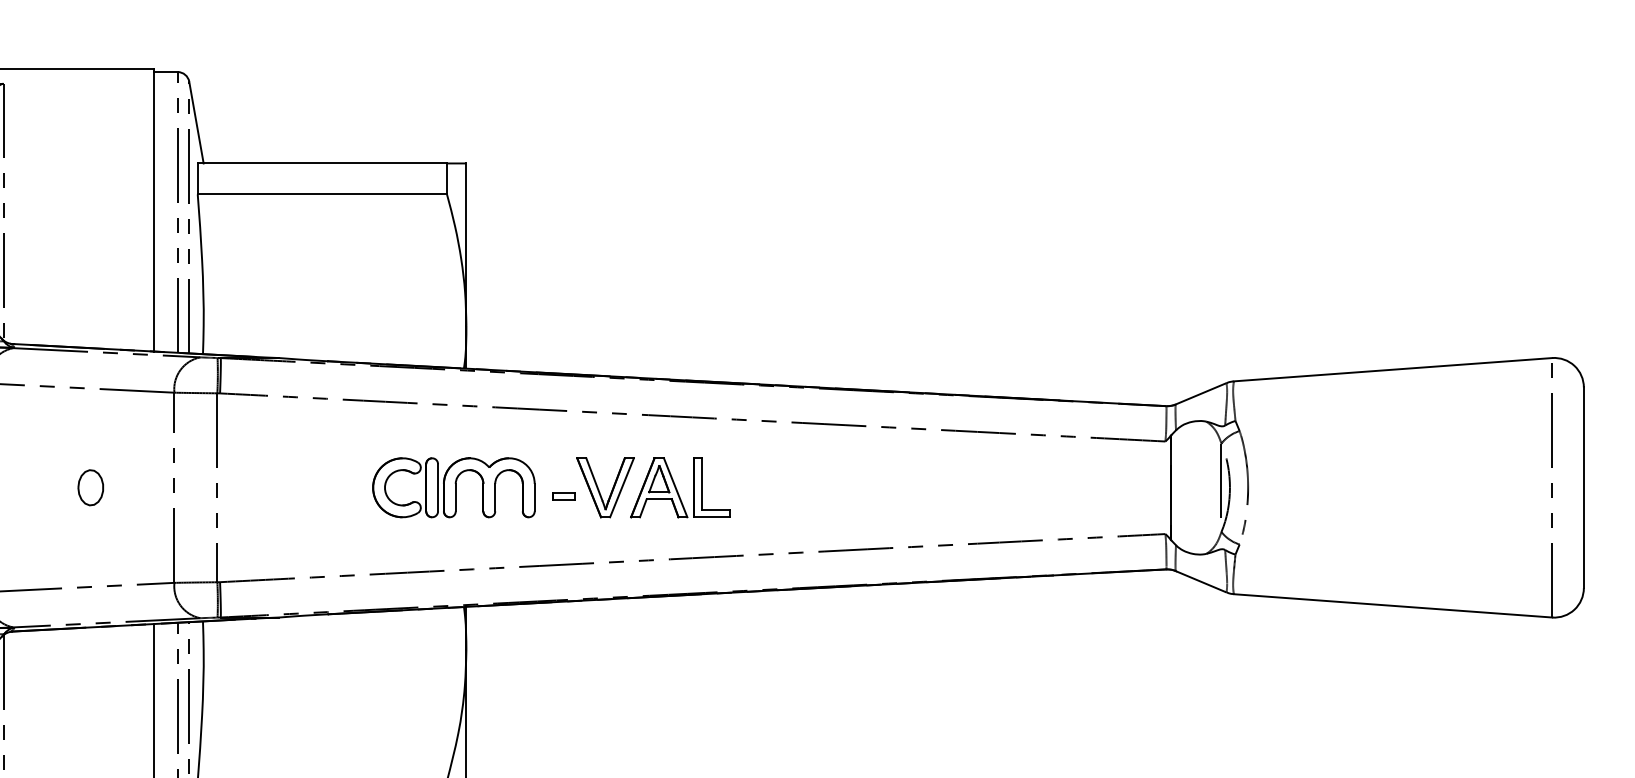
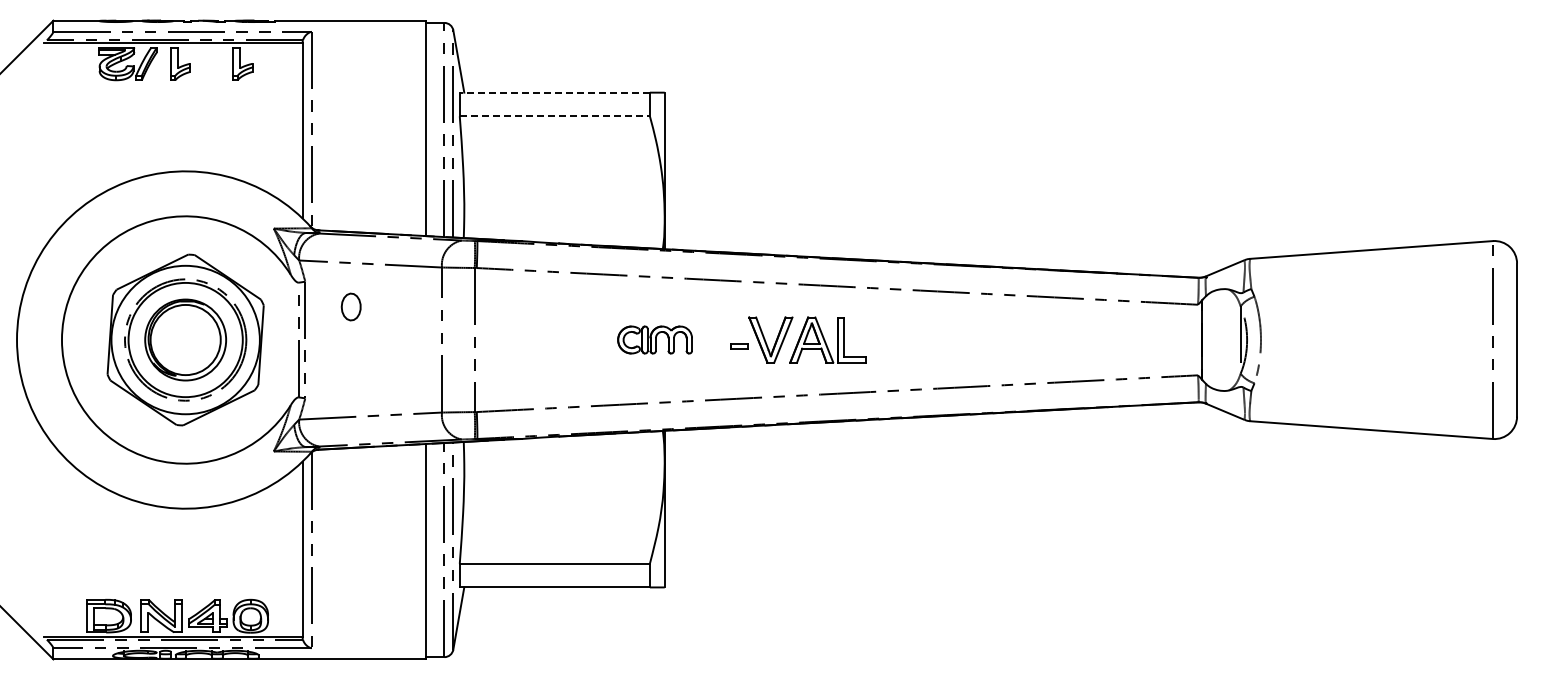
line: (321, 163) -> (554, 92), solid -> dashed
line: (323, 194) -> (555, 116), solid -> dashed
part: (89, 487) -> (350, 306), moved
part: (453, 487) -> (654, 339), size x0.6

